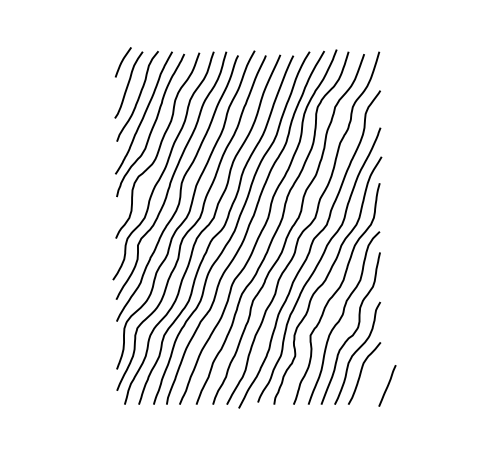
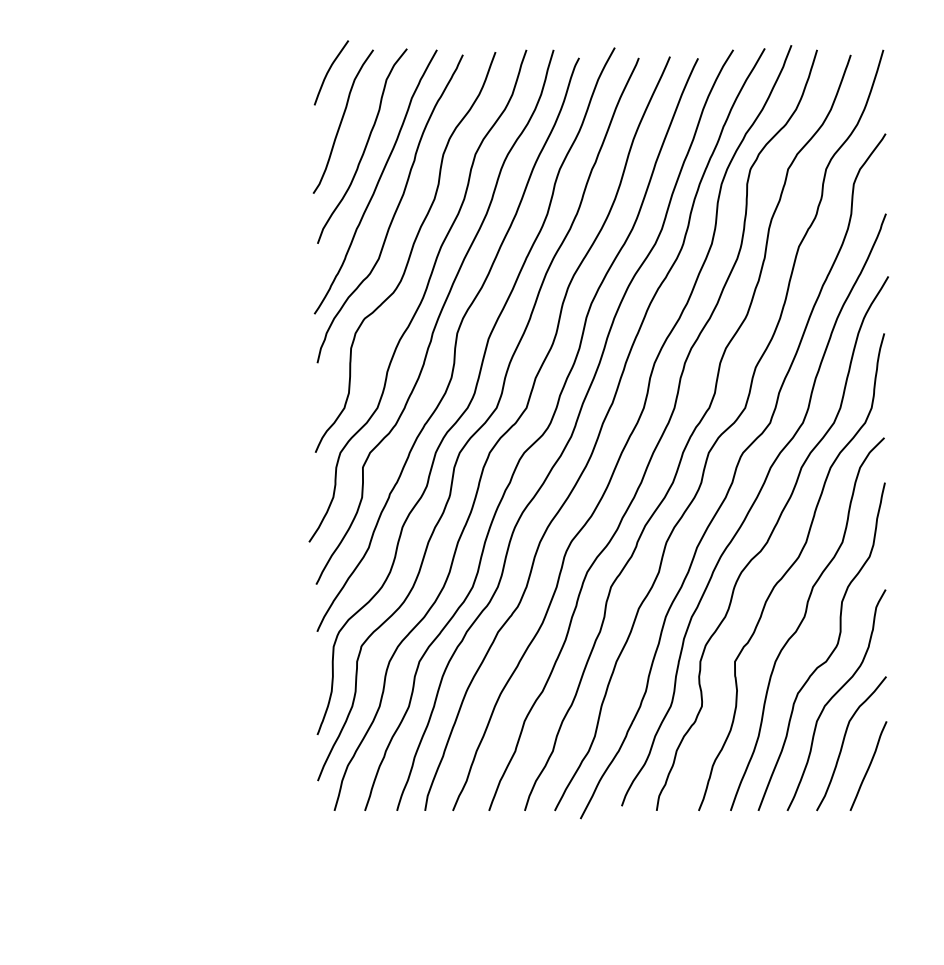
line: (387, 385) -> (868, 765), moved

